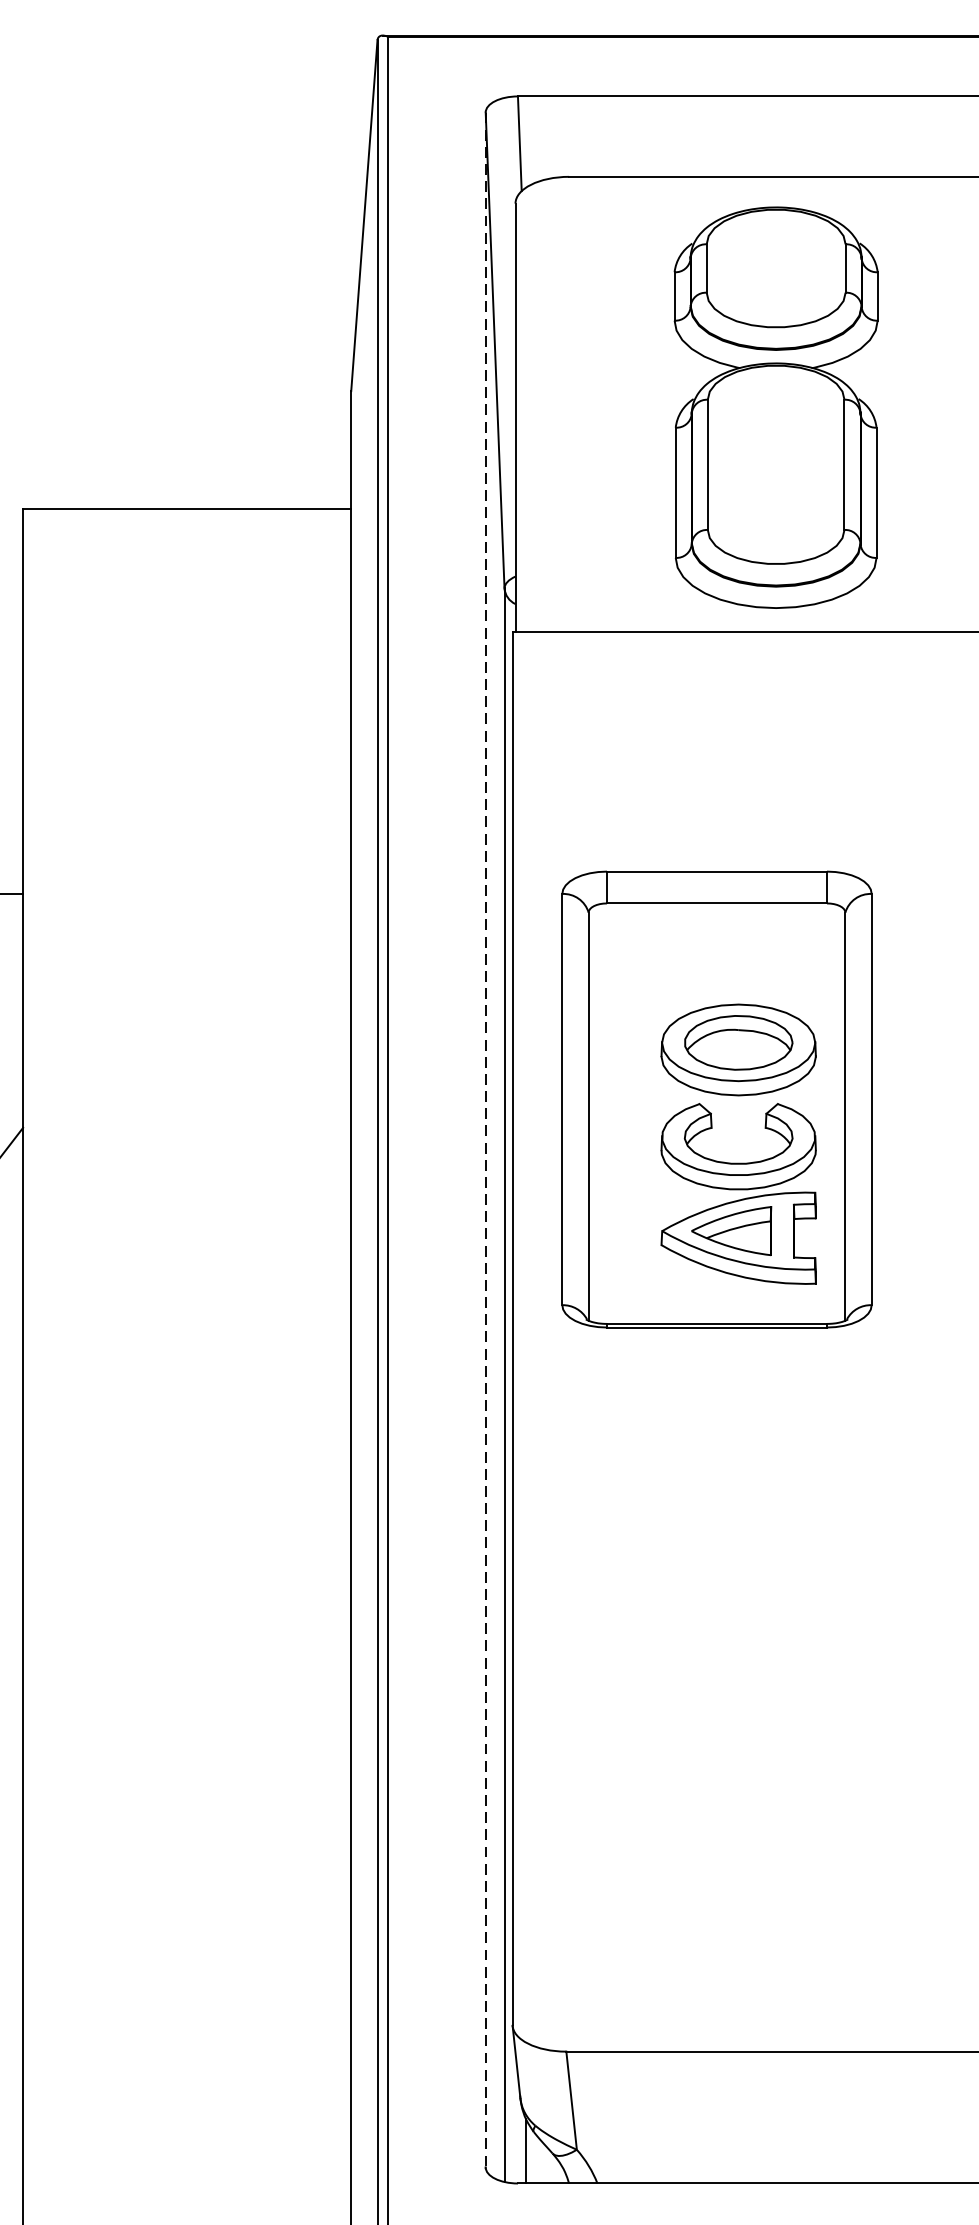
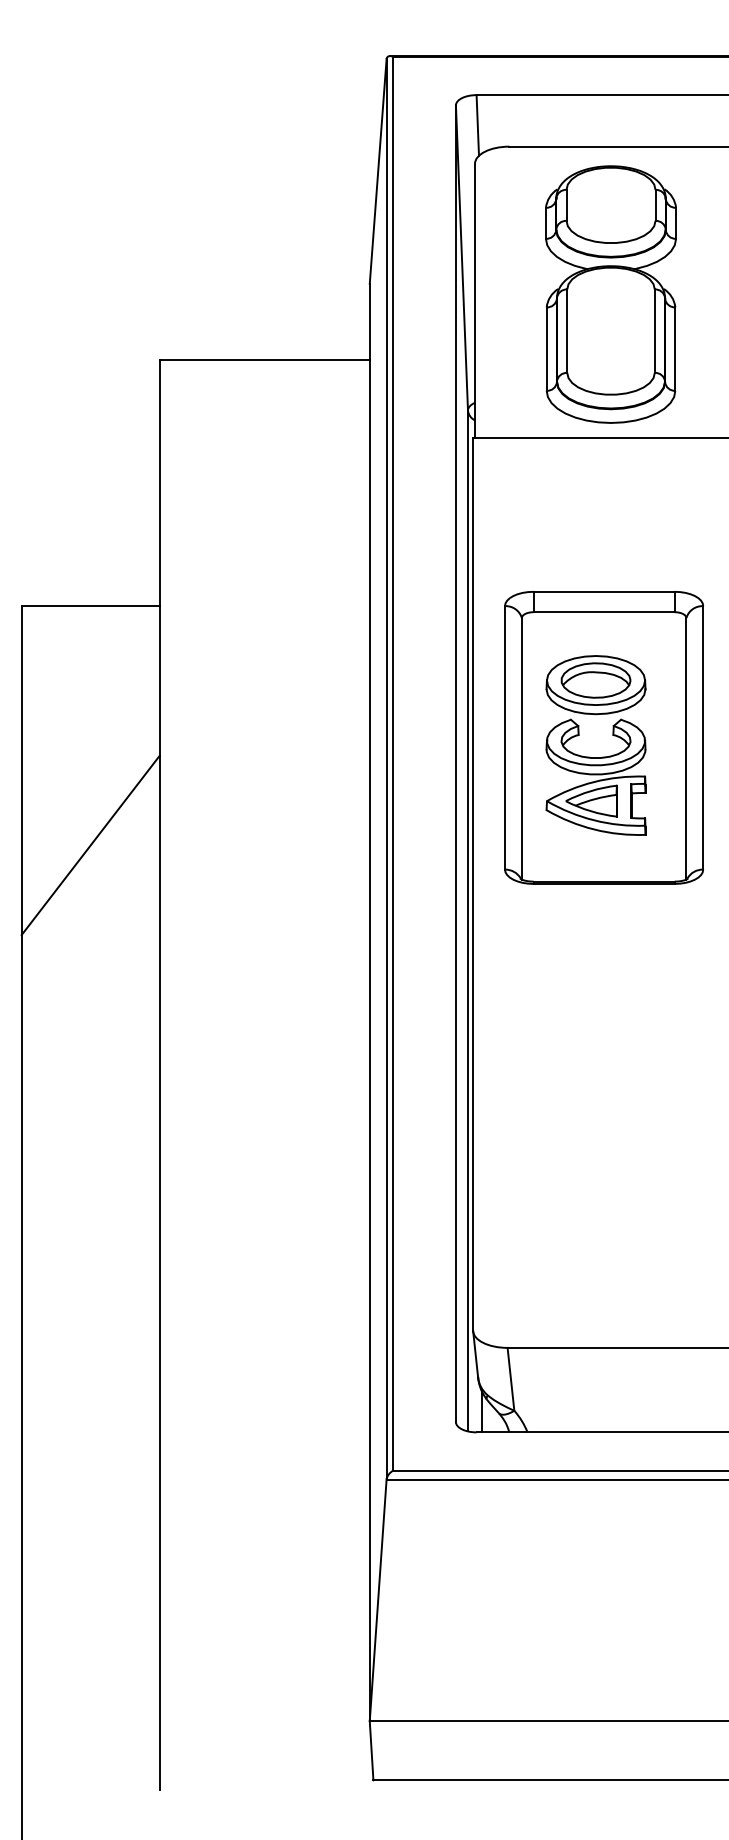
part: (775, 407) -> (610, 294), moved
line: (485, 1141) -> (455, 764), dashed -> solid
part: (737, 1162) -> (595, 757), moved

